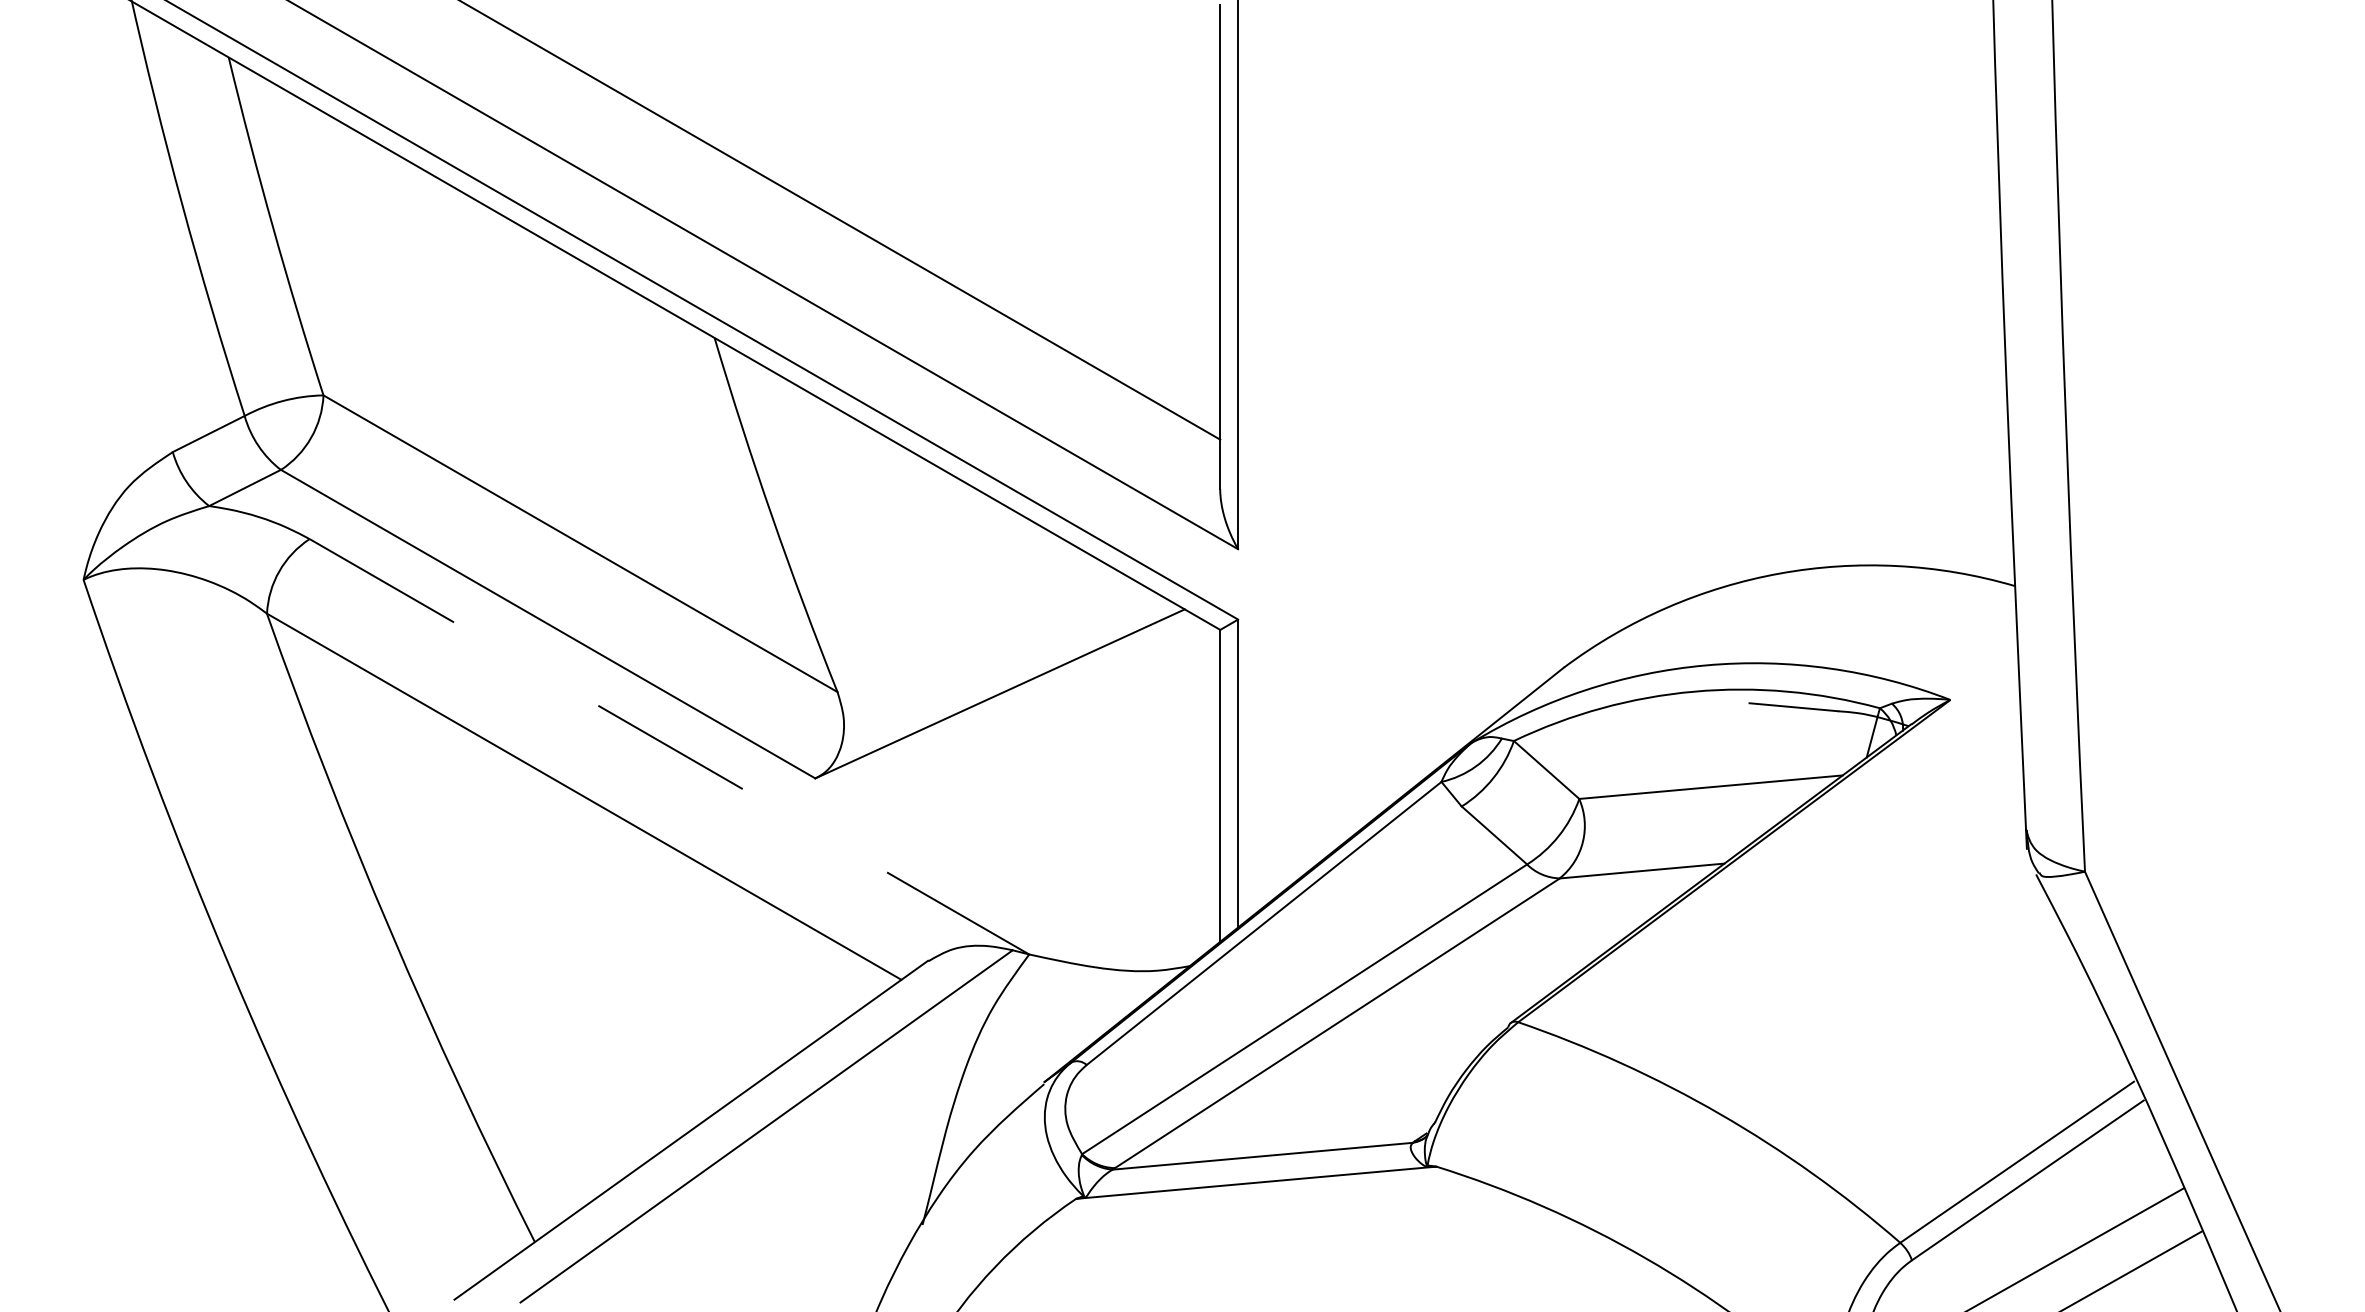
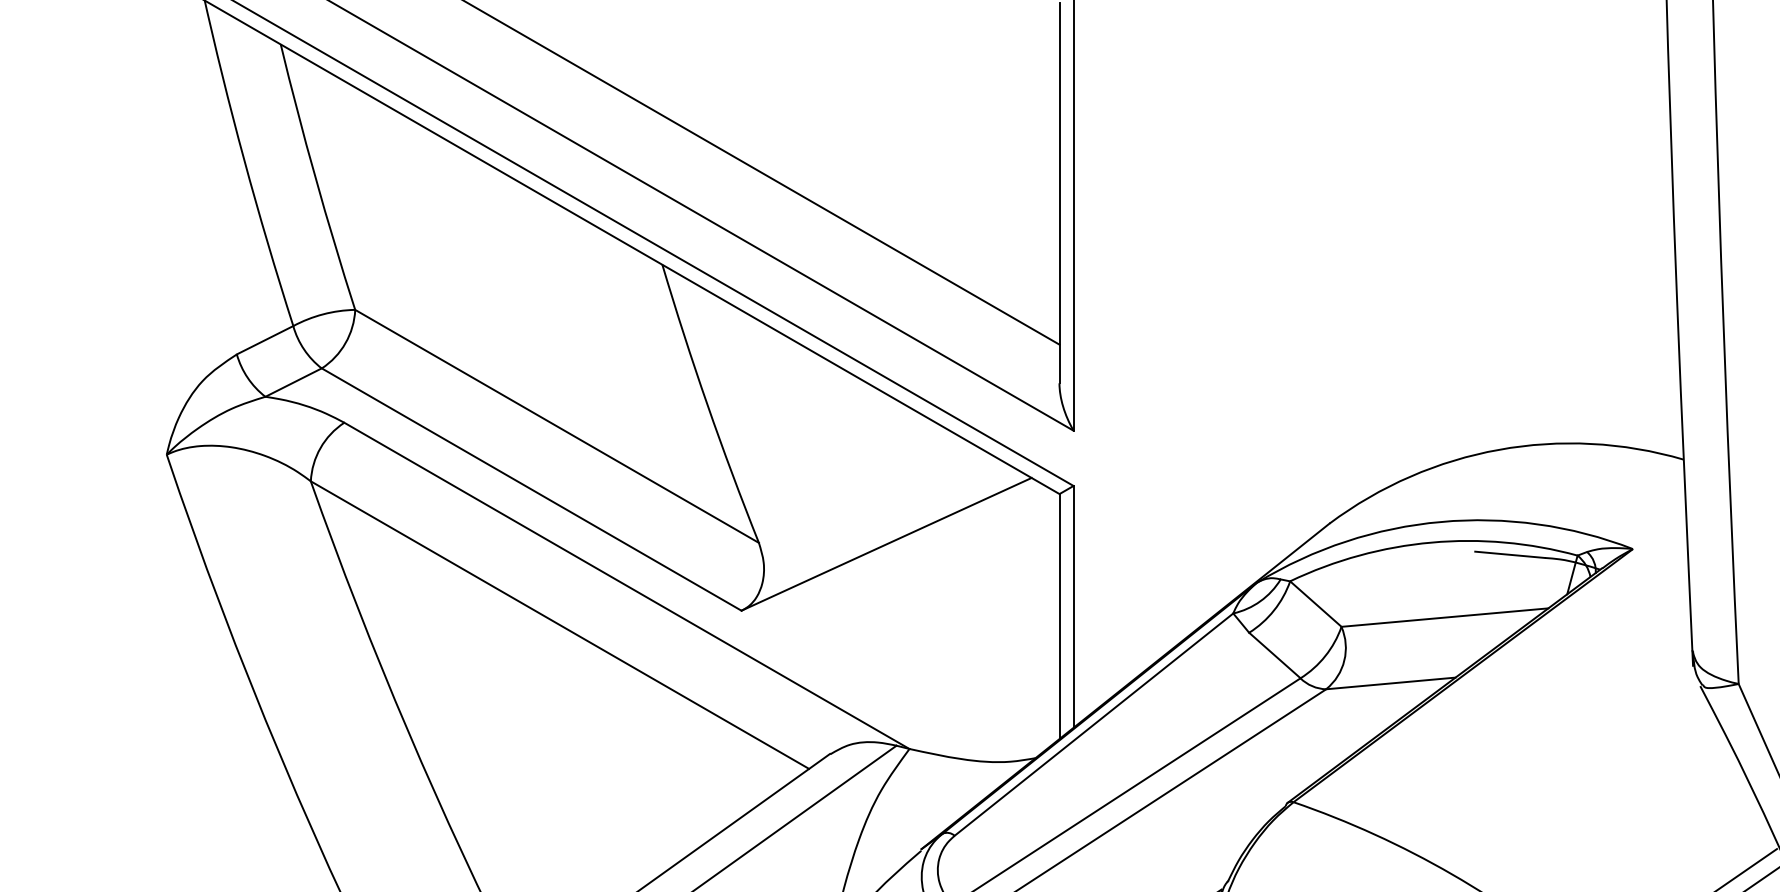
line: (669, 746) -> (626, 585), dashed -> solid

